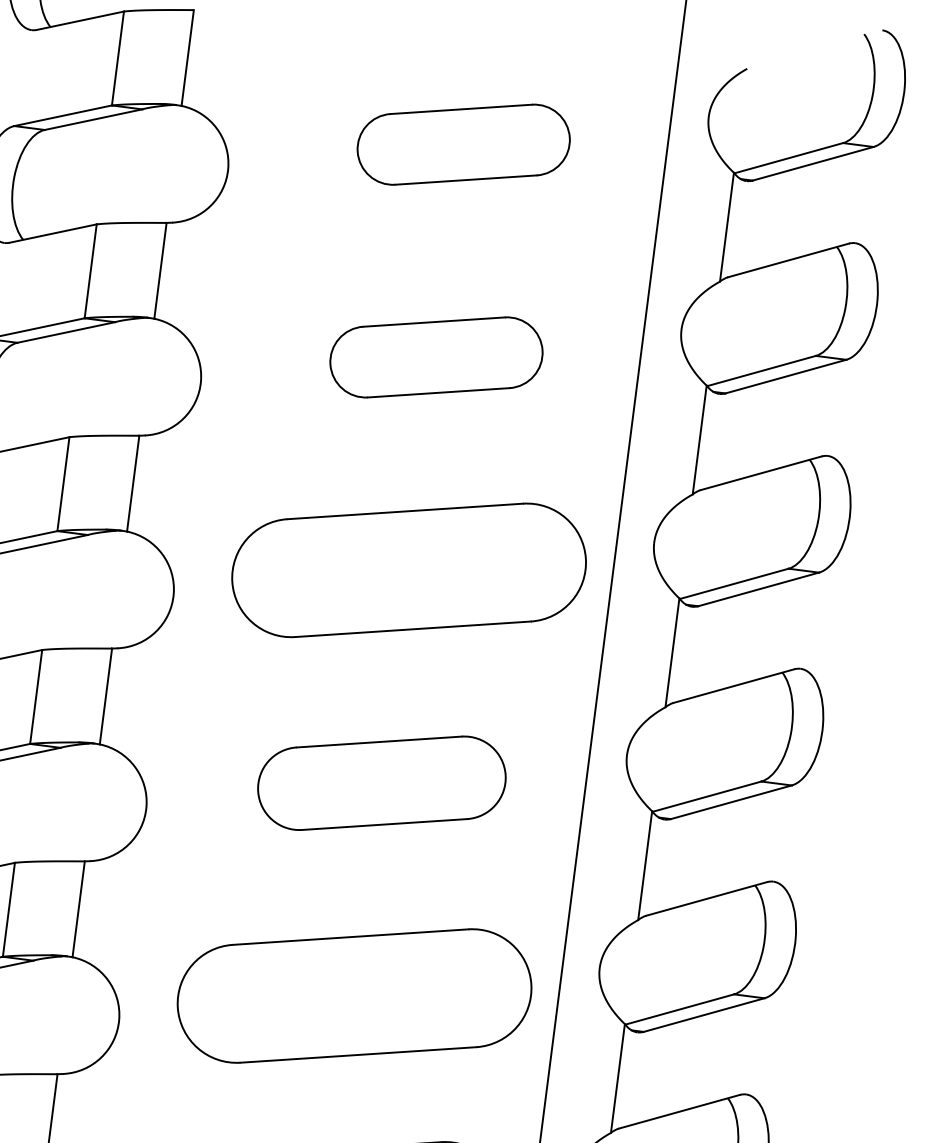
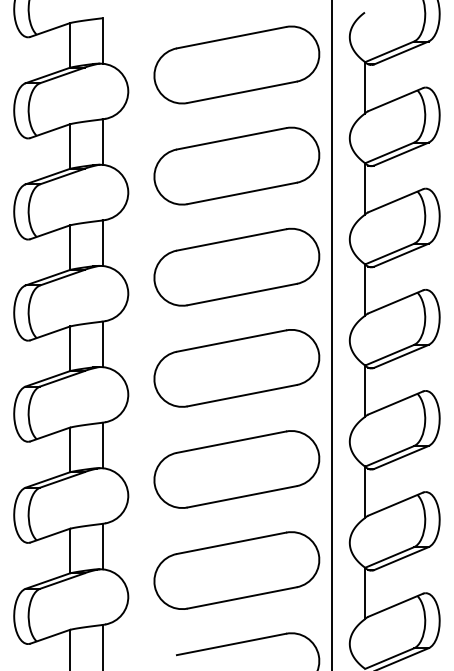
part: (462, 143) -> (236, 64), size x1.67
part: (435, 356) -> (236, 165), size x1.67
part: (381, 783) -> (236, 368), size x1.43

